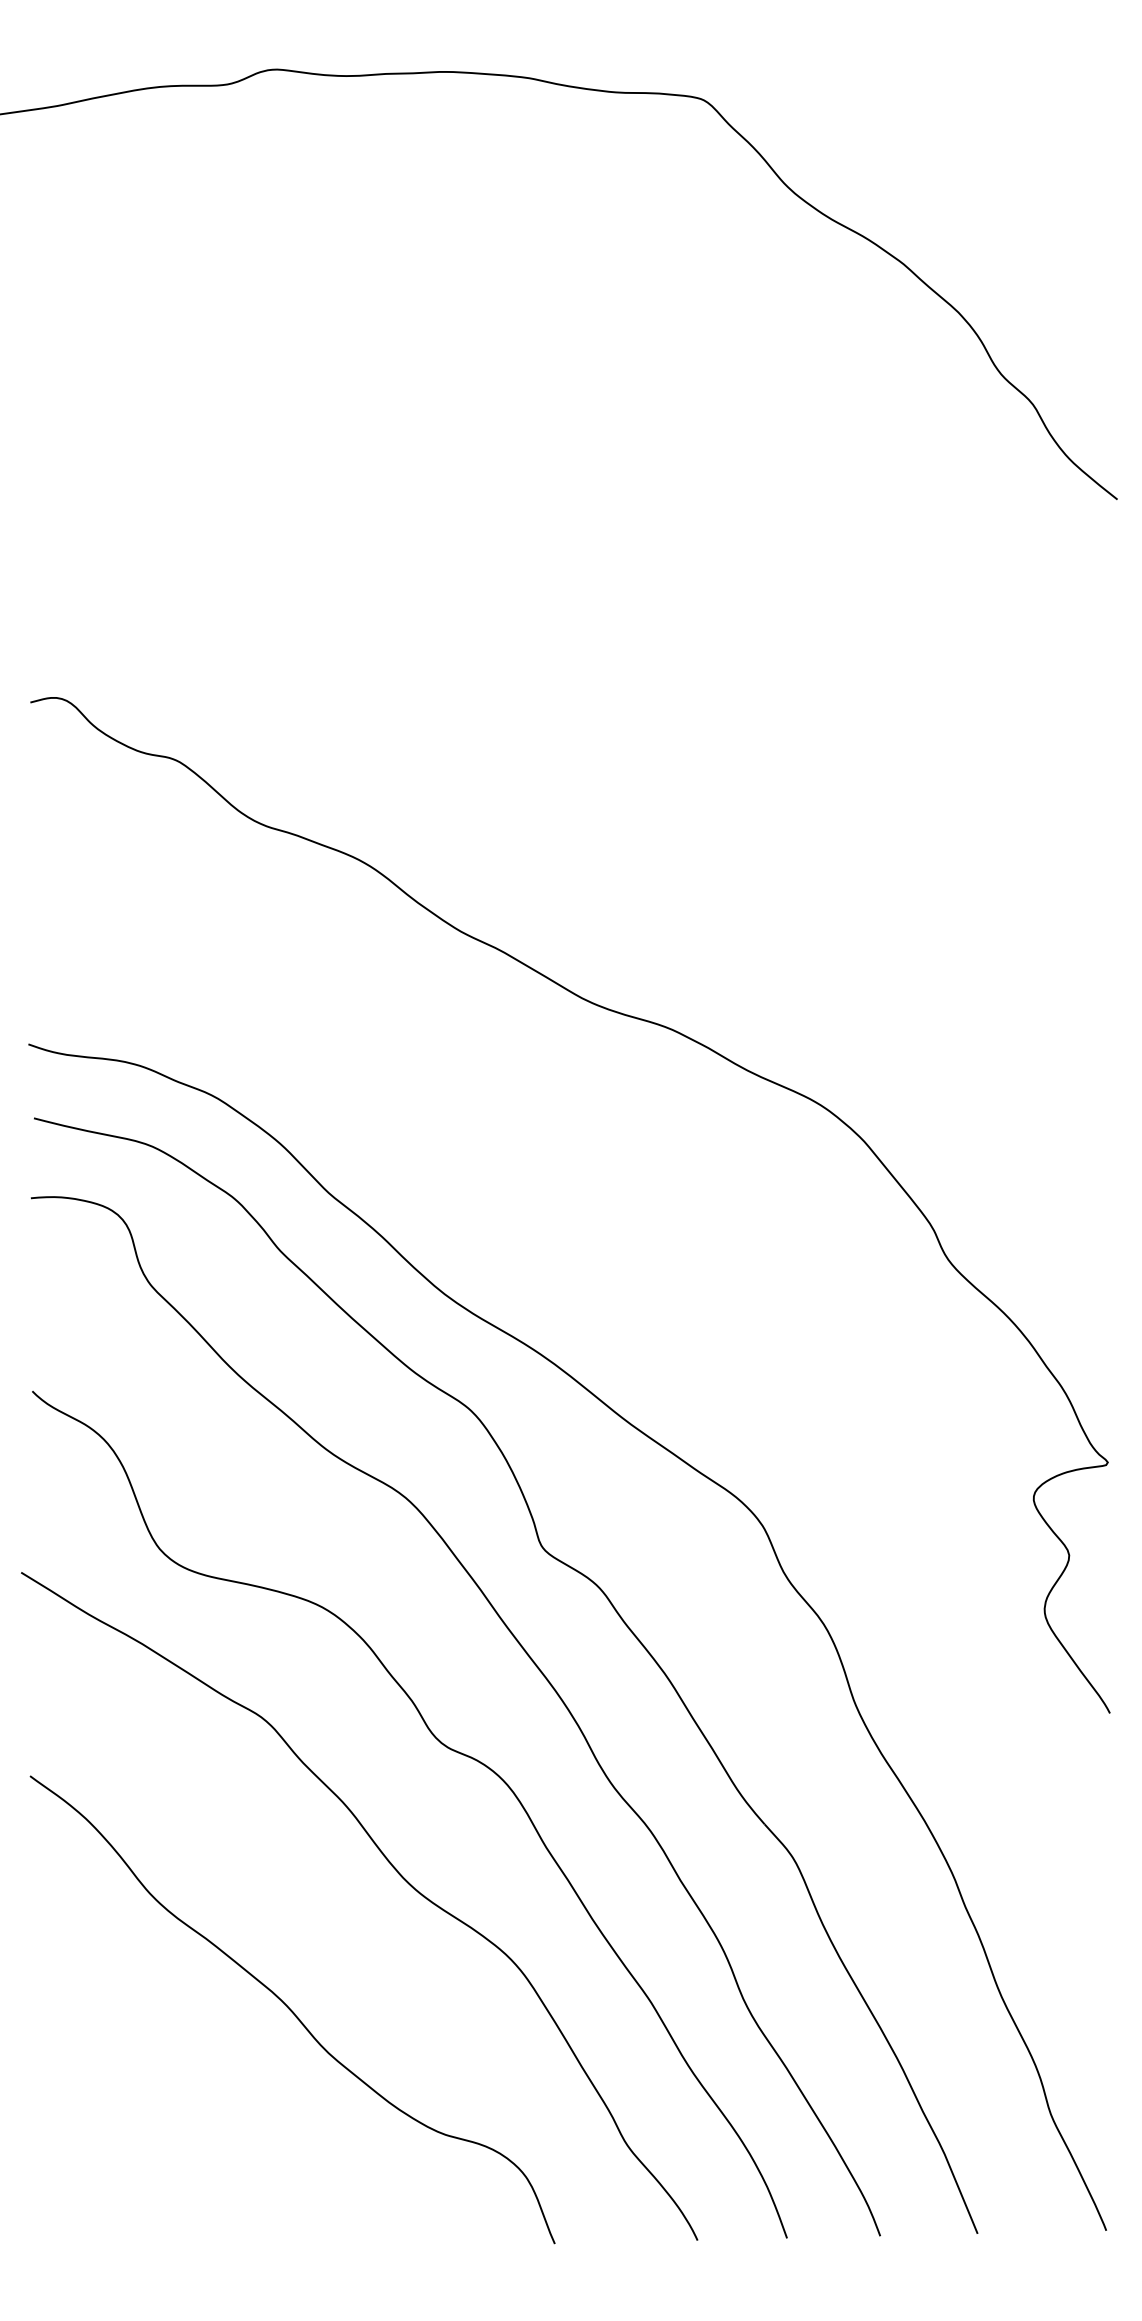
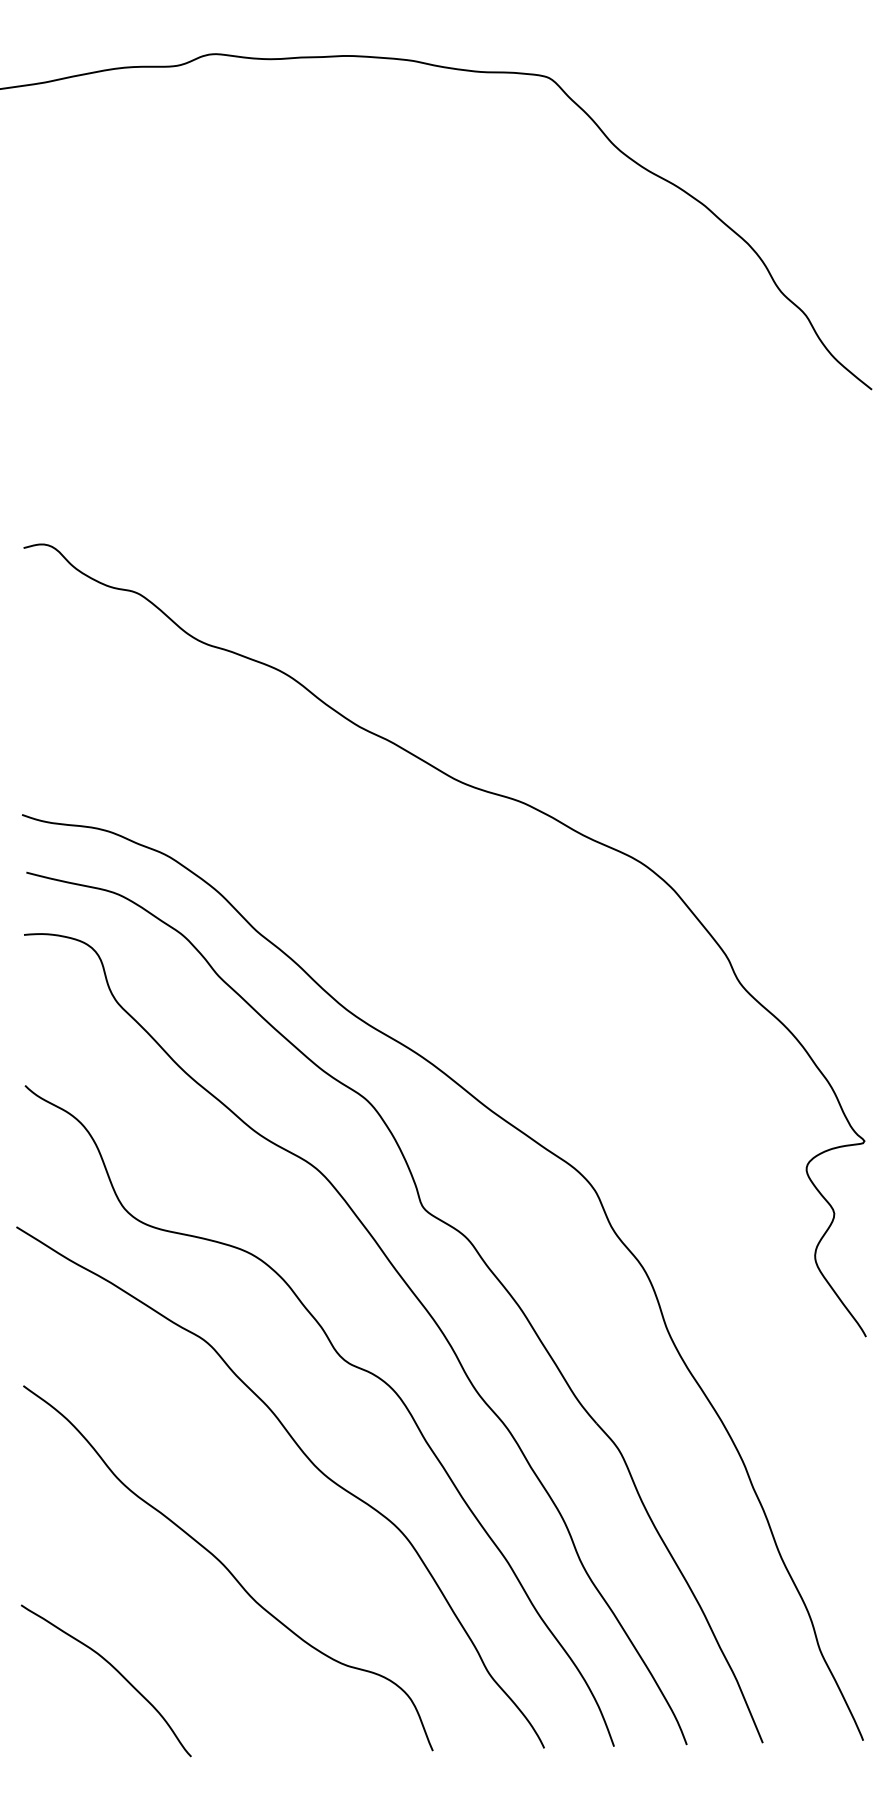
curve: (148, 2140) -> (115, 1670), added

